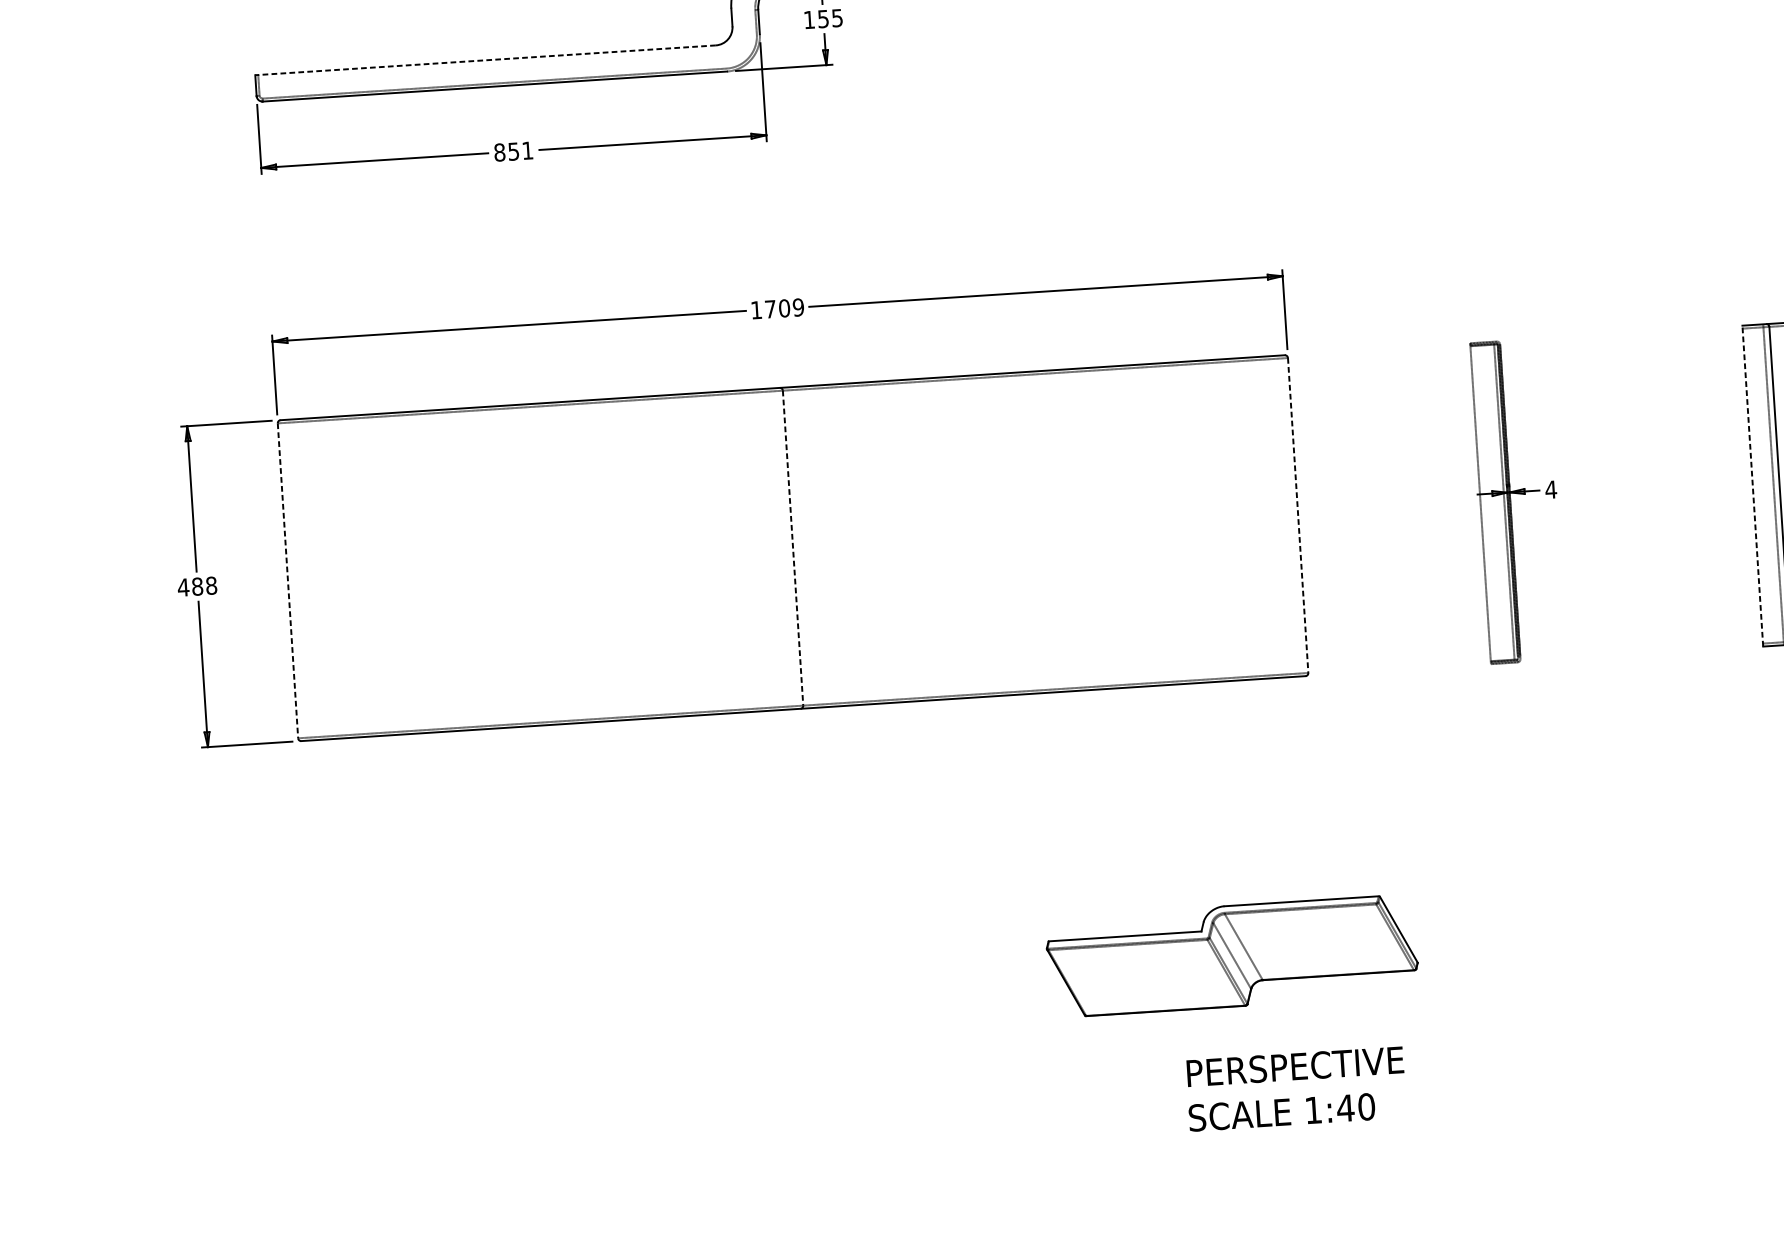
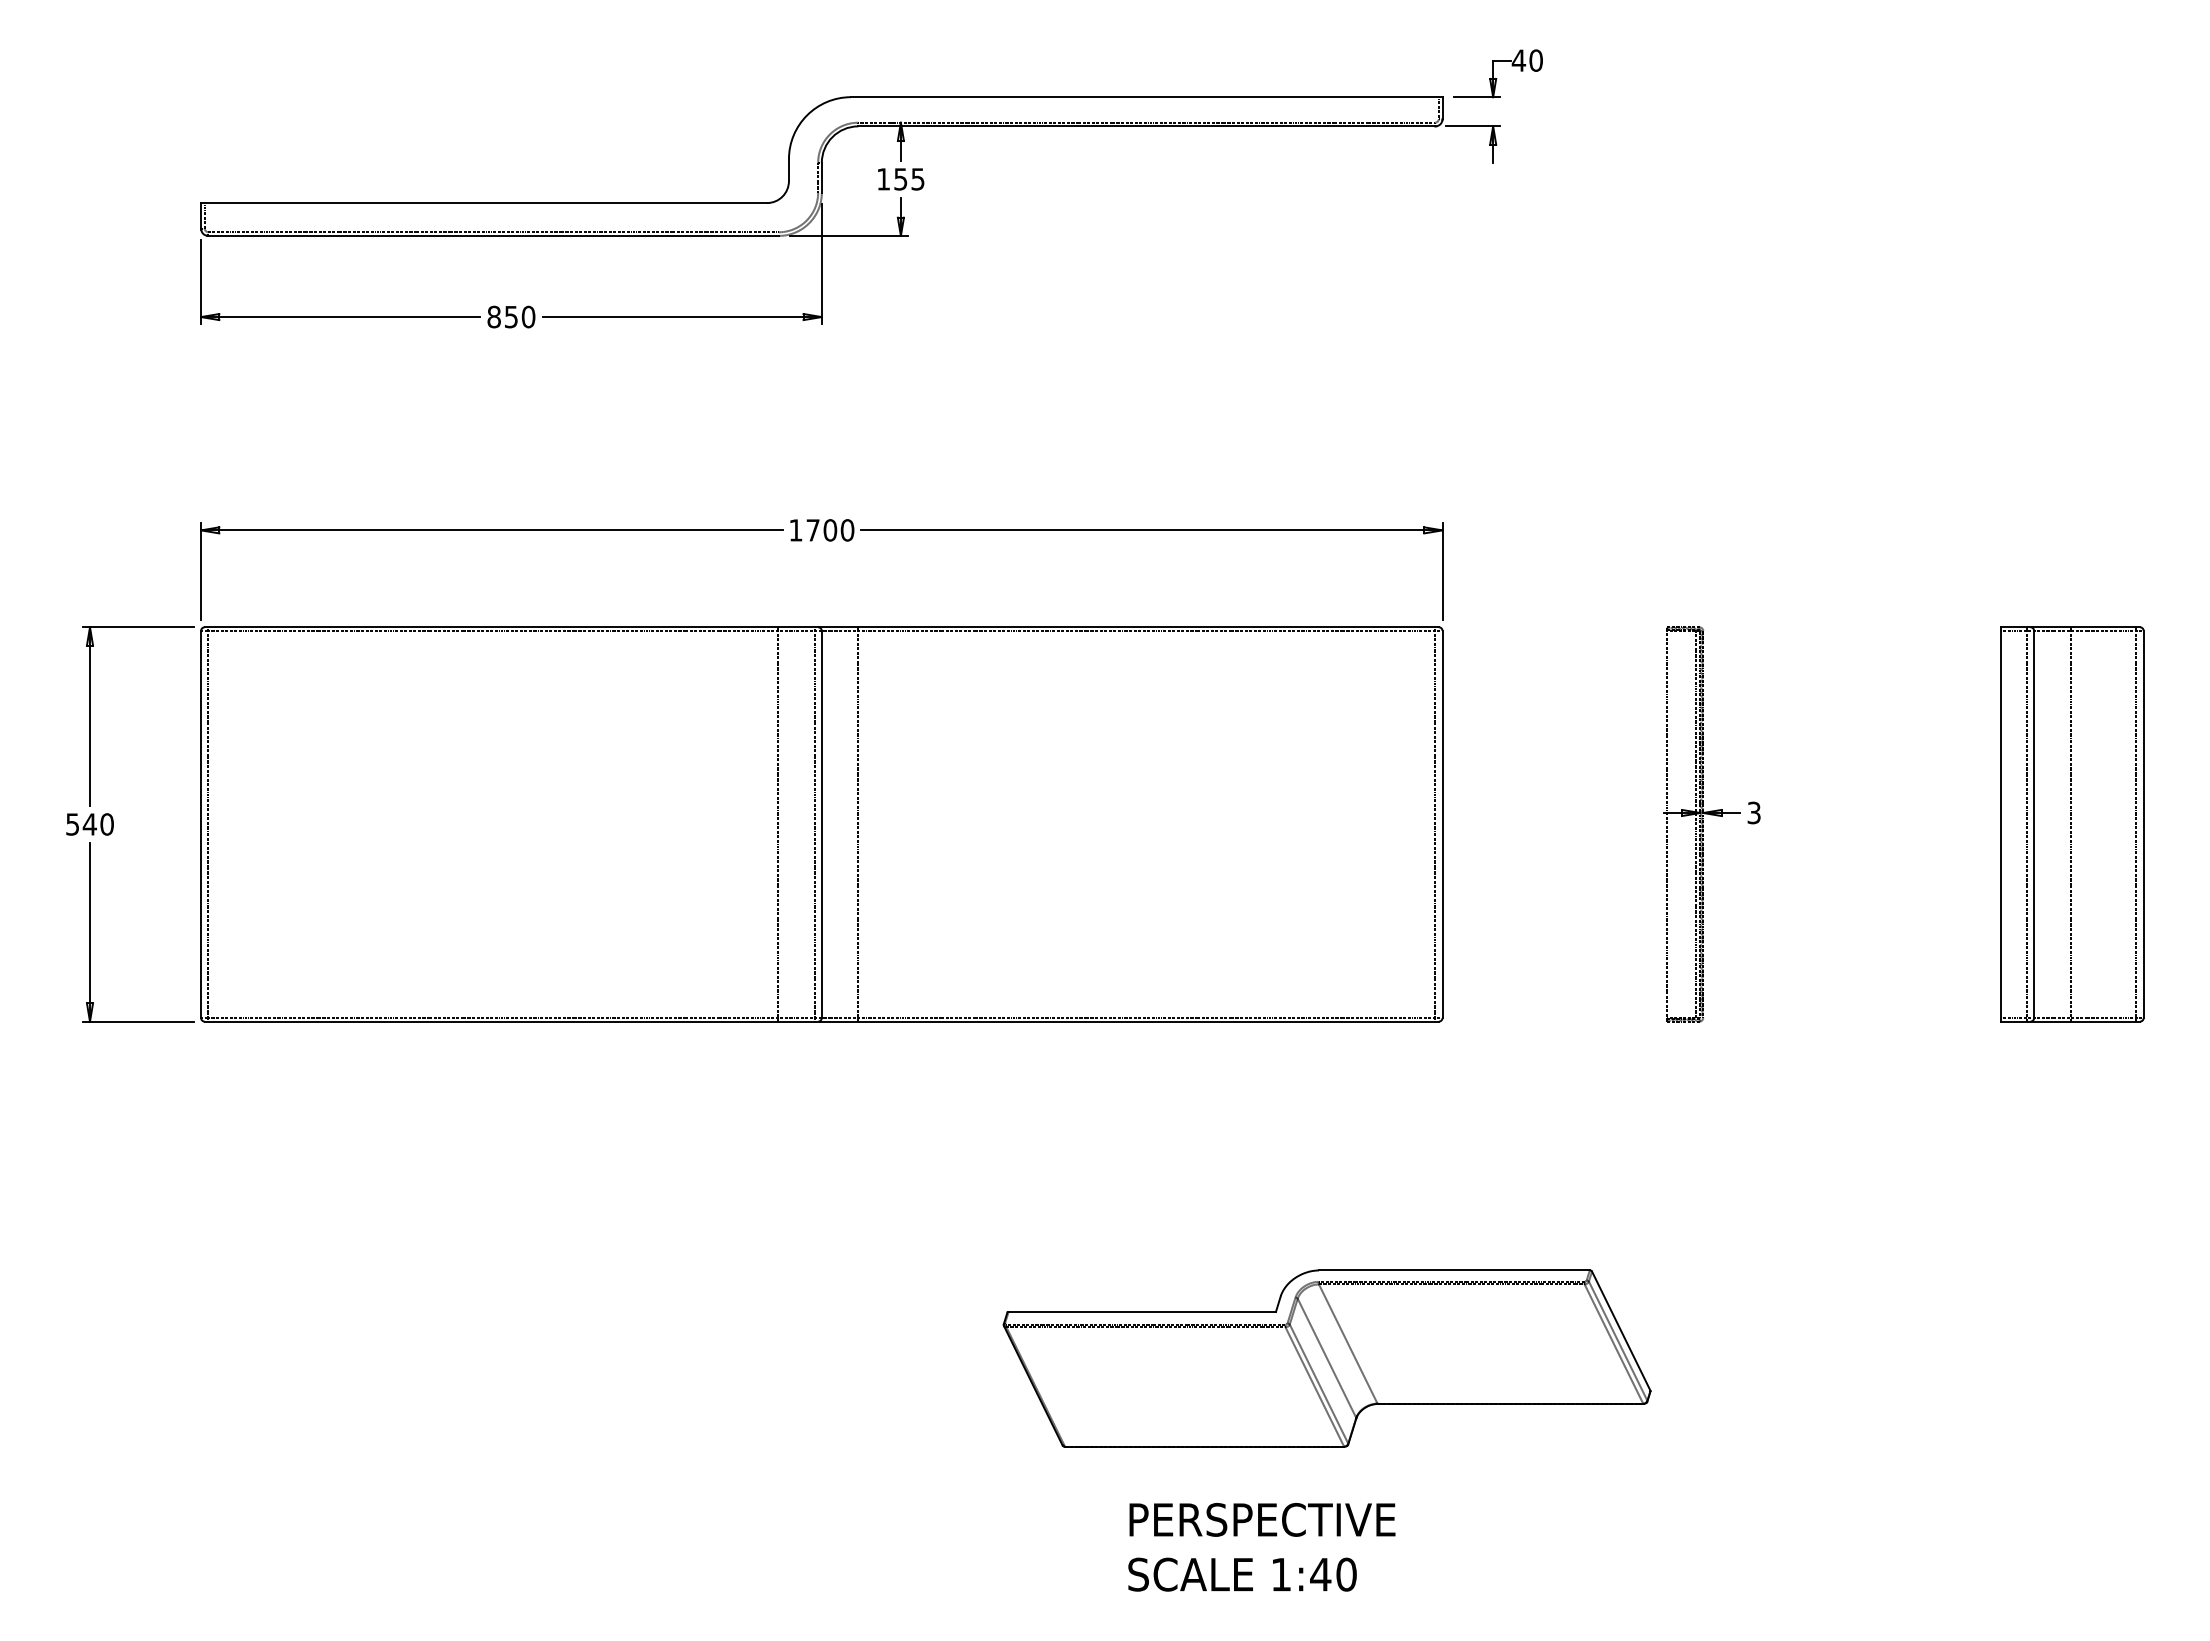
line: (485, 60) -> (484, 203), dashed -> solid
text: (527, 150) -> (528, 316), 851 -> 850
text: (798, 307) -> (847, 530), 1709 -> 1700
line: (1752, 485) -> (2001, 823), dashed -> solid
text: (1551, 489) -> (1754, 812), 4 -> 3
line: (1292, 515) -> (1435, 824), added
line: (1298, 515) -> (1442, 824), dashed -> solid
line: (822, 546) -> (858, 824), added
line: (787, 548) -> (814, 824), added
line: (792, 548) -> (821, 824), dashed -> solid
line: (757, 550) -> (778, 824), added
line: (288, 580) -> (201, 824), dashed -> solid
line: (294, 580) -> (208, 824), added
text: (197, 586) -> (89, 824), 488 -> 540
part: (1231, 956) -> (1326, 1358), size x1.43
text: (1296, 1089) -> (1261, 1547), moved

